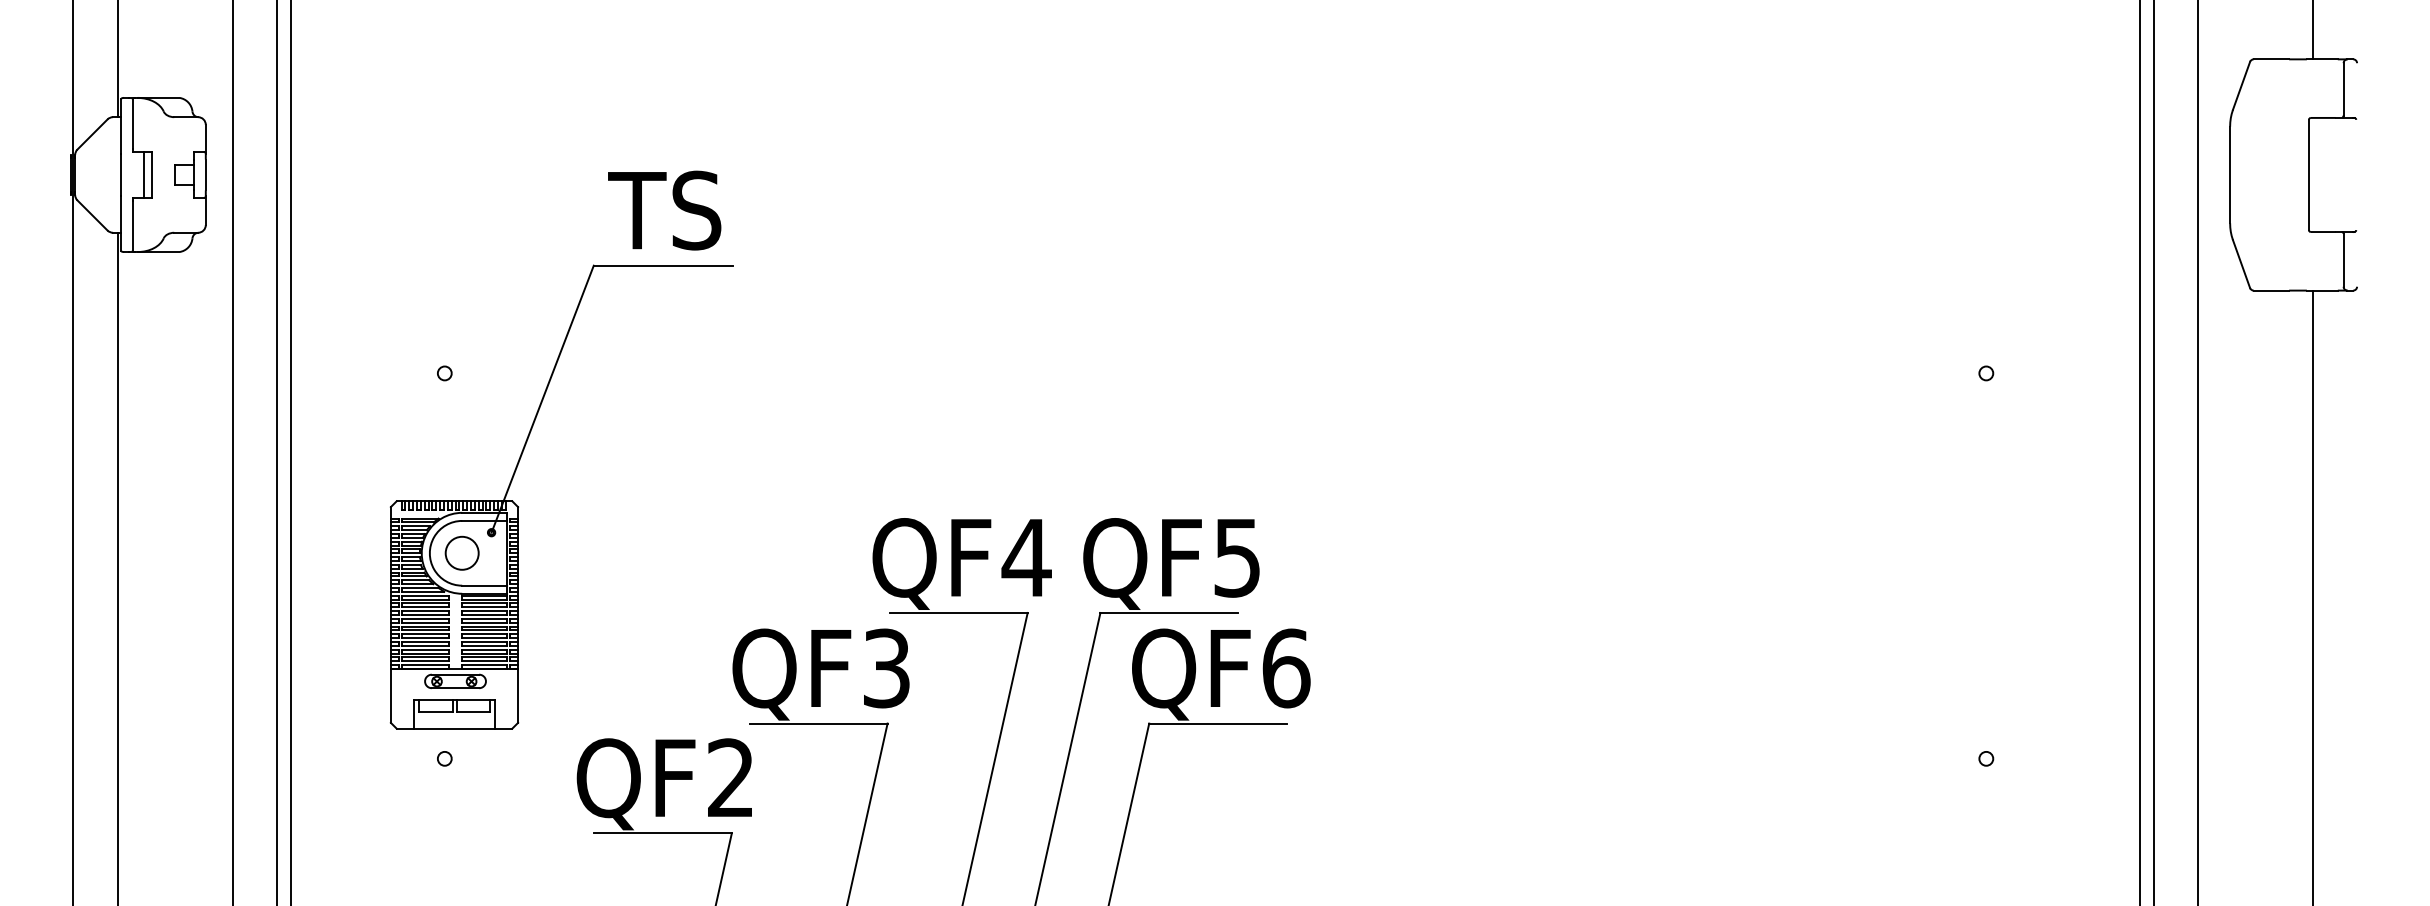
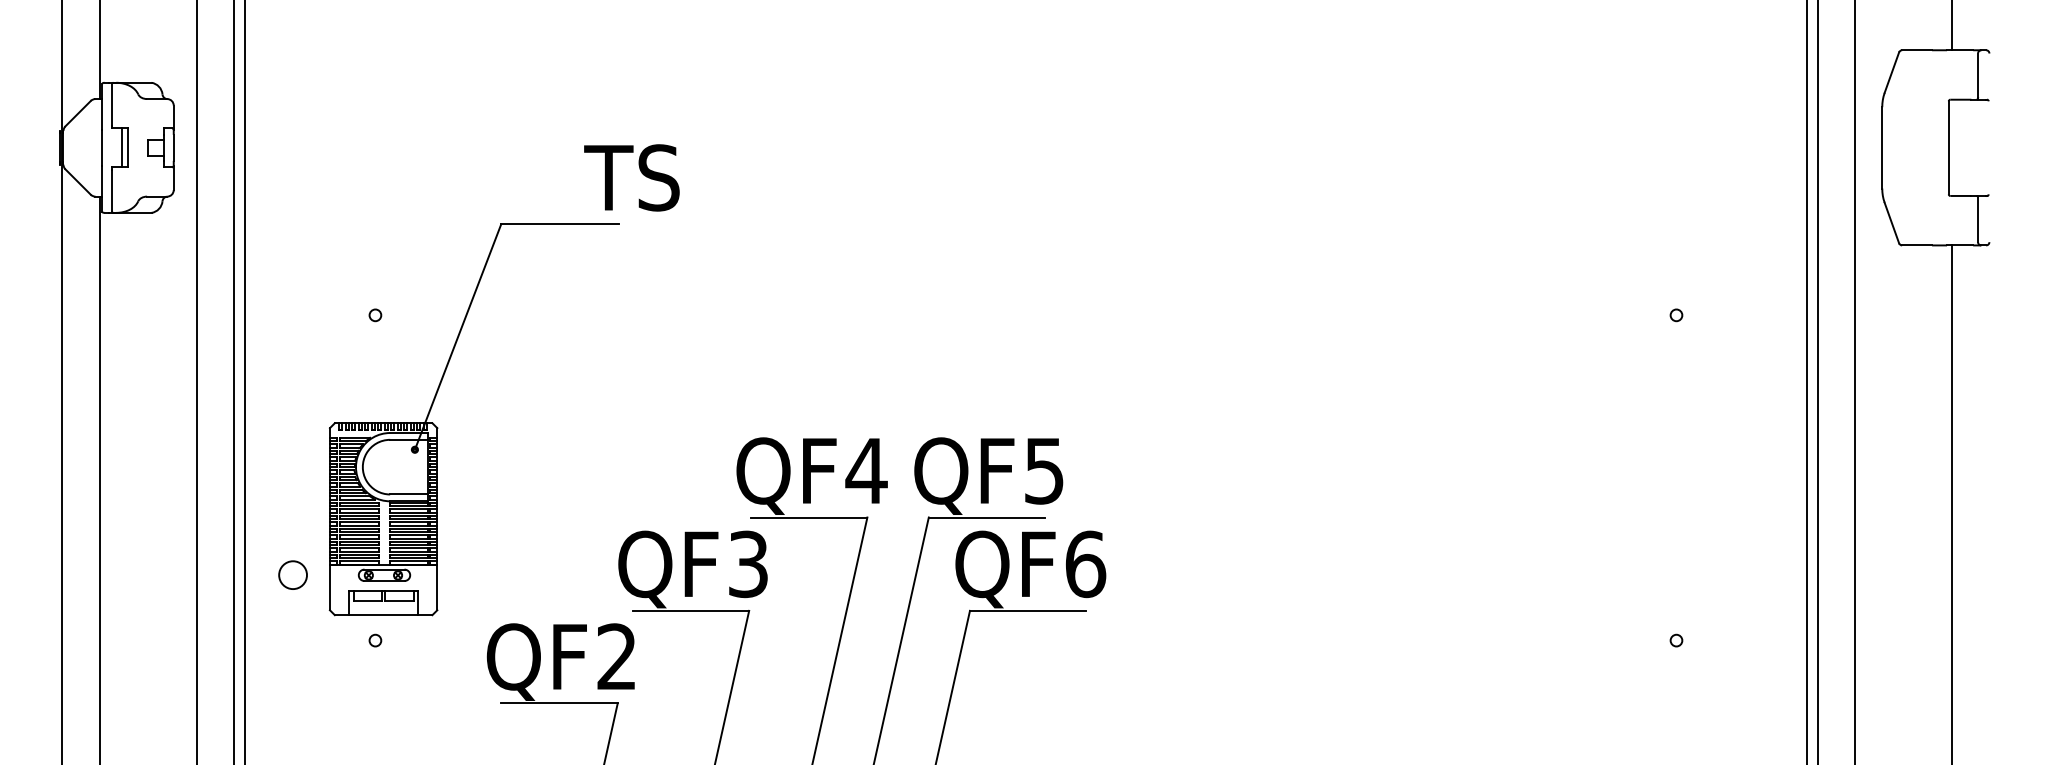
text: (664, 210) -> (631, 177), moved
circle: (461, 552) -> (292, 574), moved

